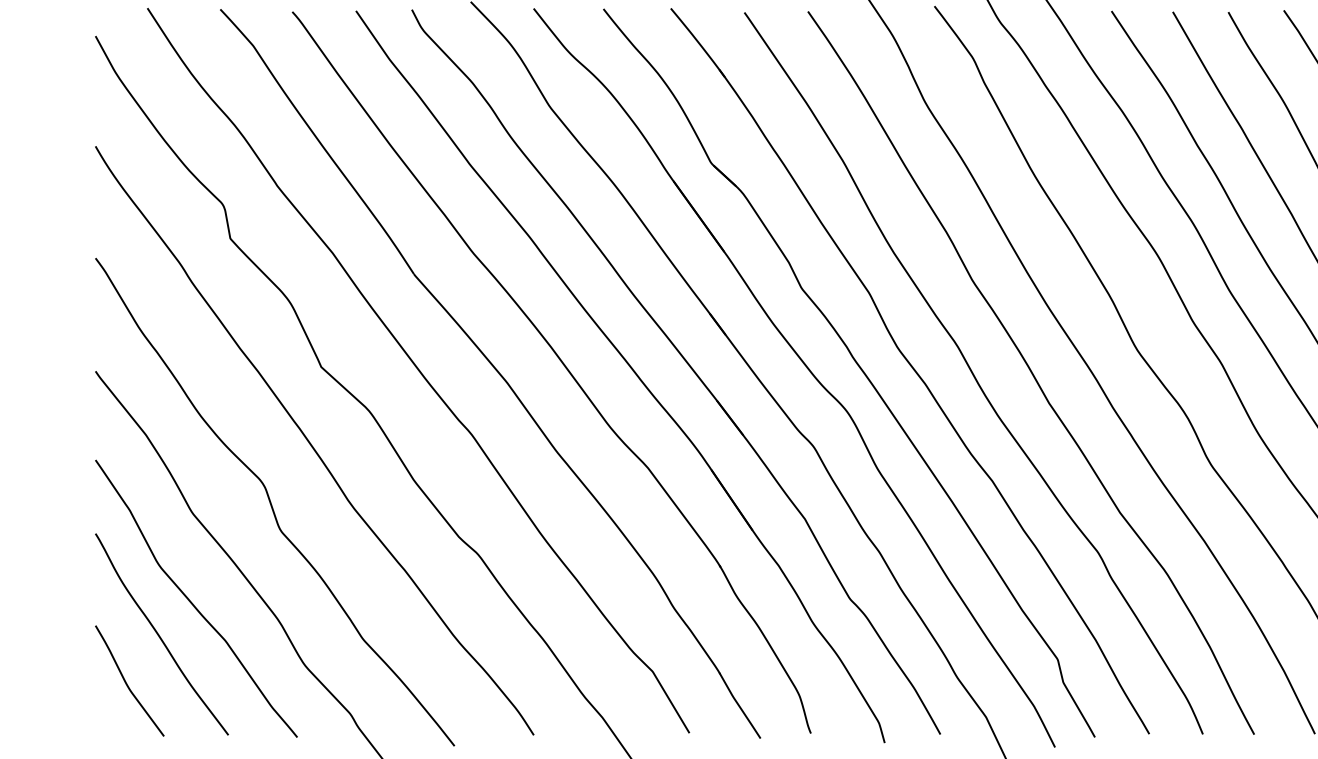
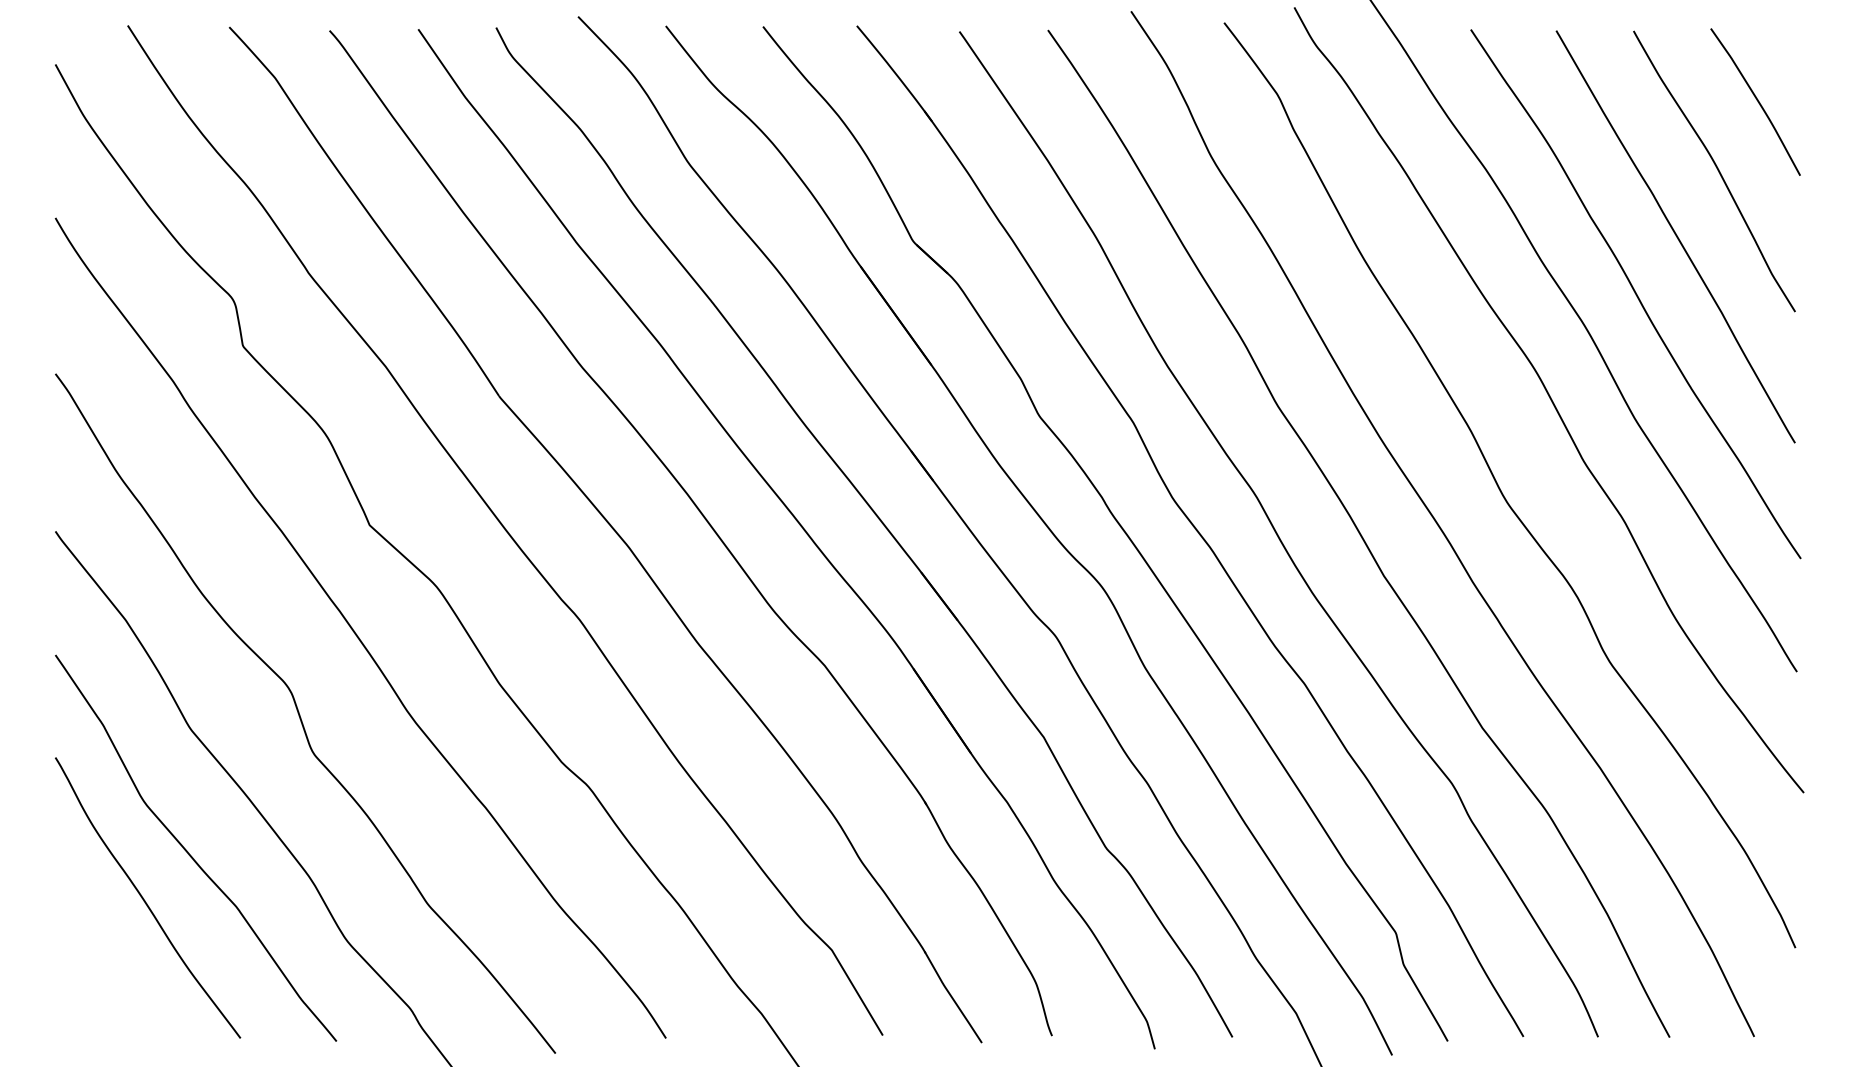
curve: (126, 682) -> (98, 964), removed

